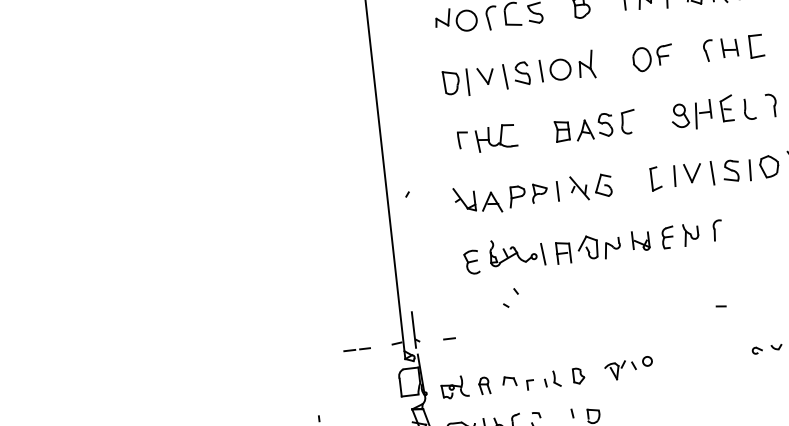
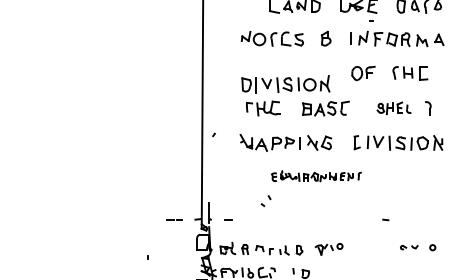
part: (518, 74) -> (285, 84), moved
part: (711, 112) -> (393, 108), size x0.7
part: (592, 243) -> (316, 175), size x0.6

